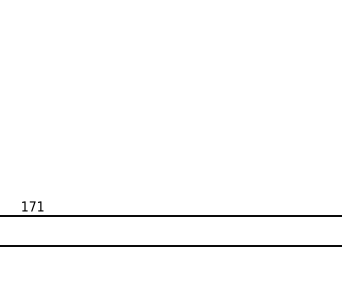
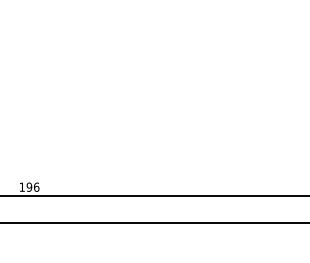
text: (36, 205) -> (32, 186), 171 -> 196

